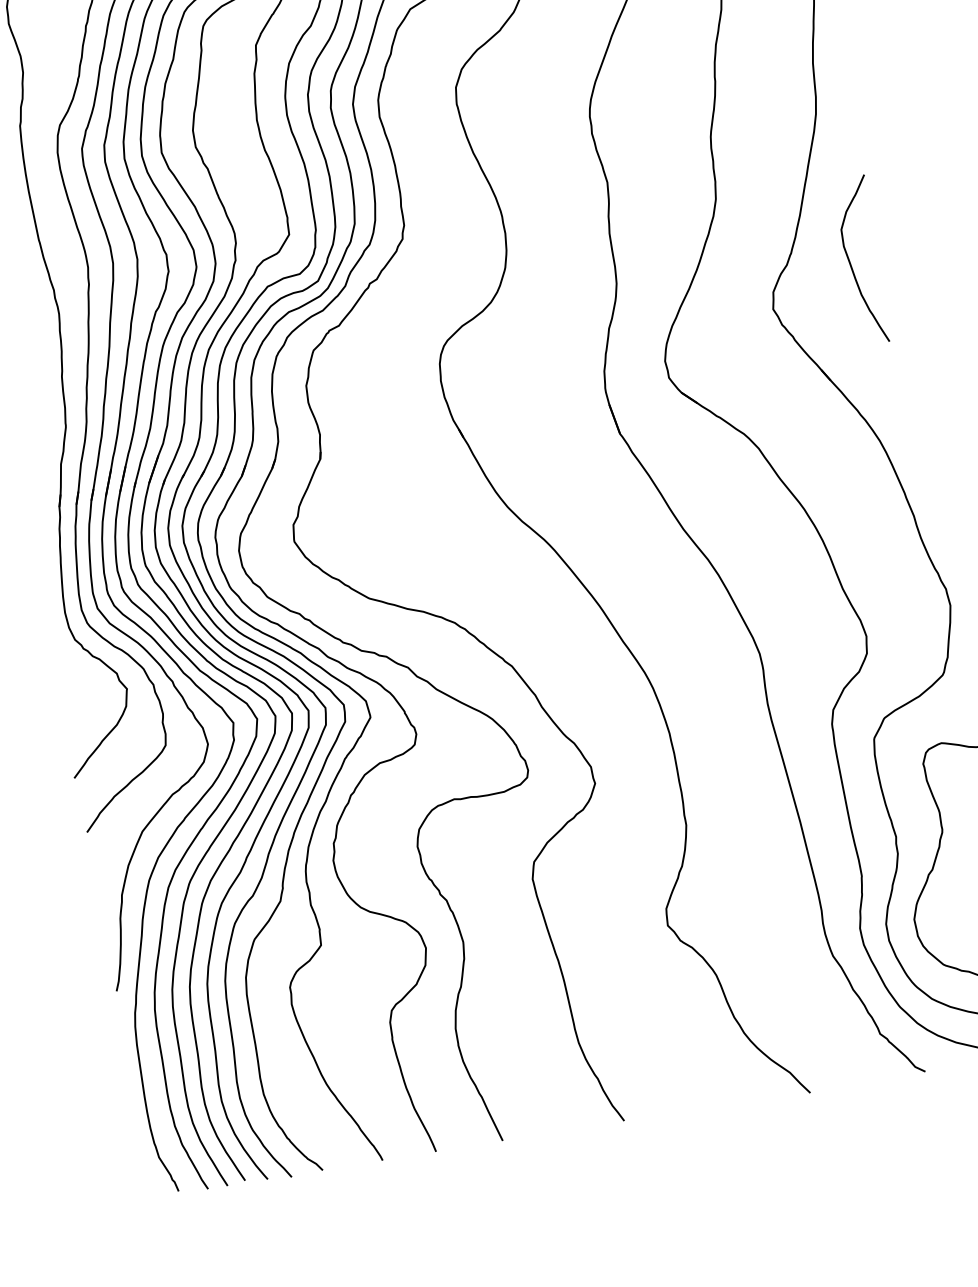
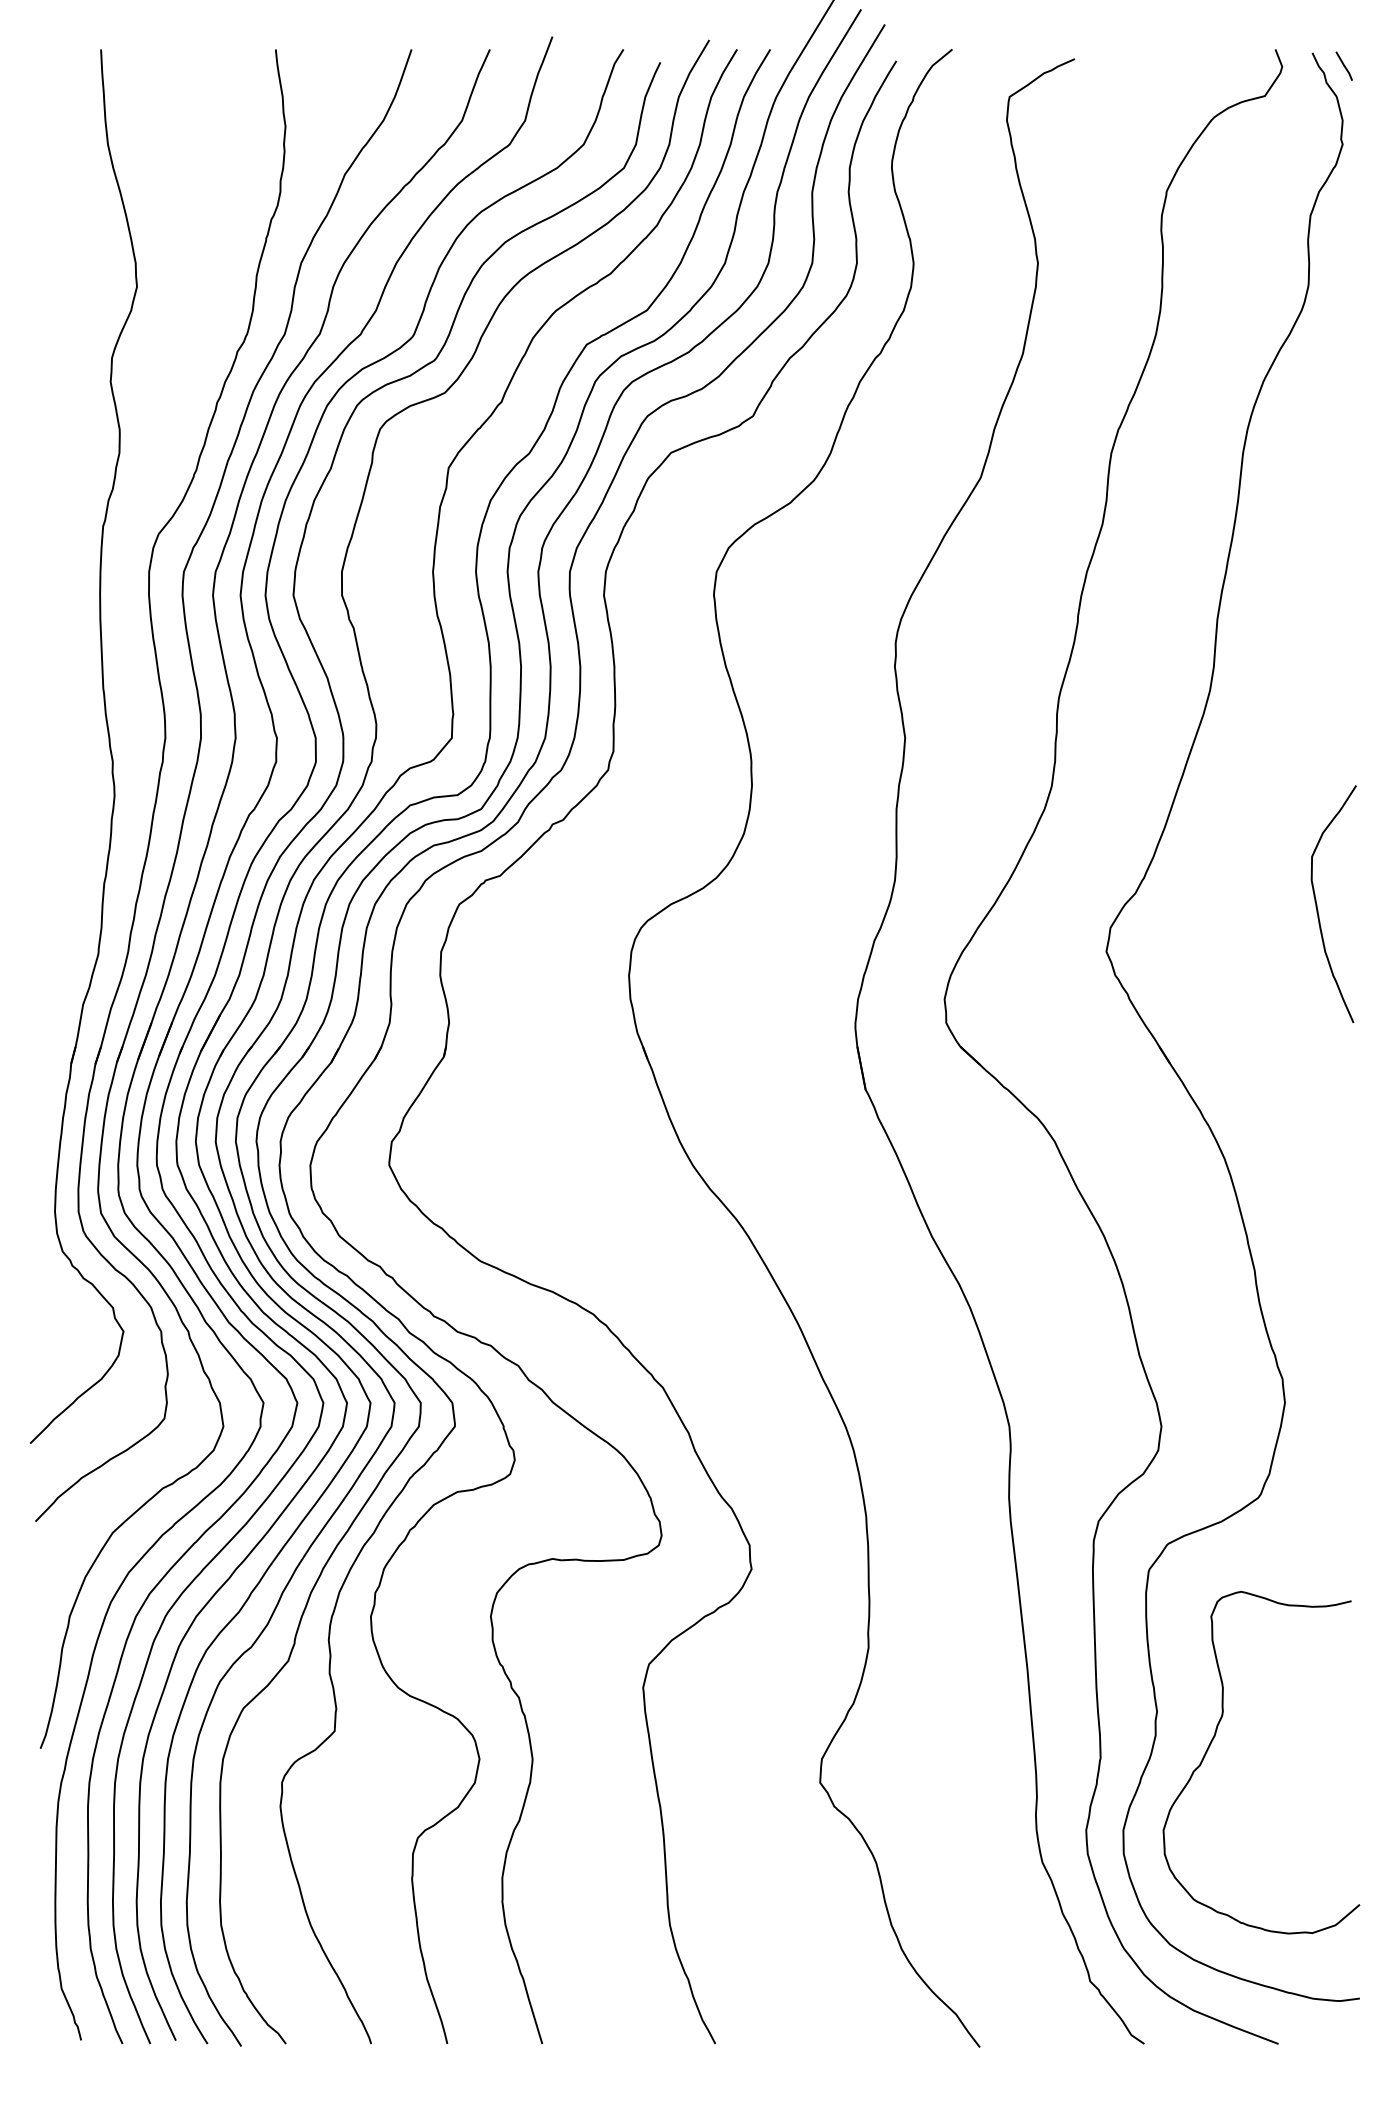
curve: (850, 262) -> (1317, 904), moved

